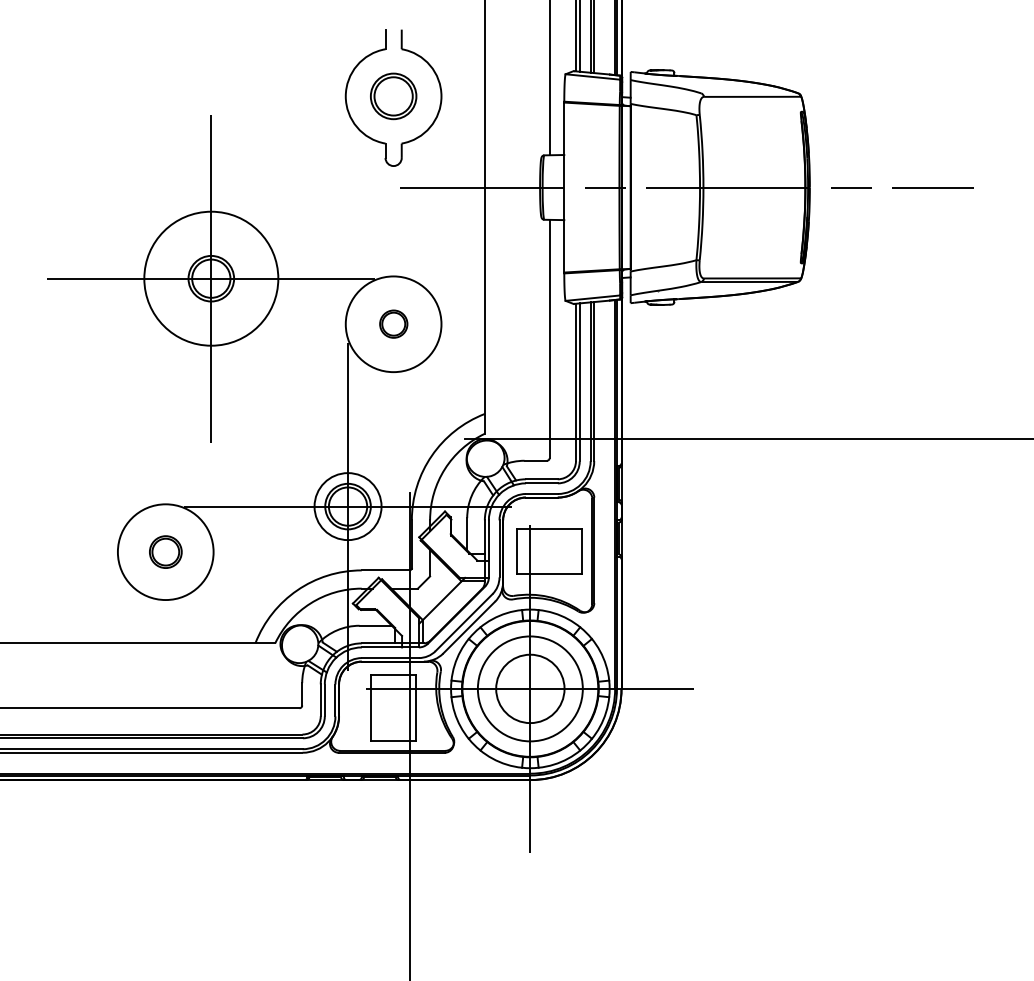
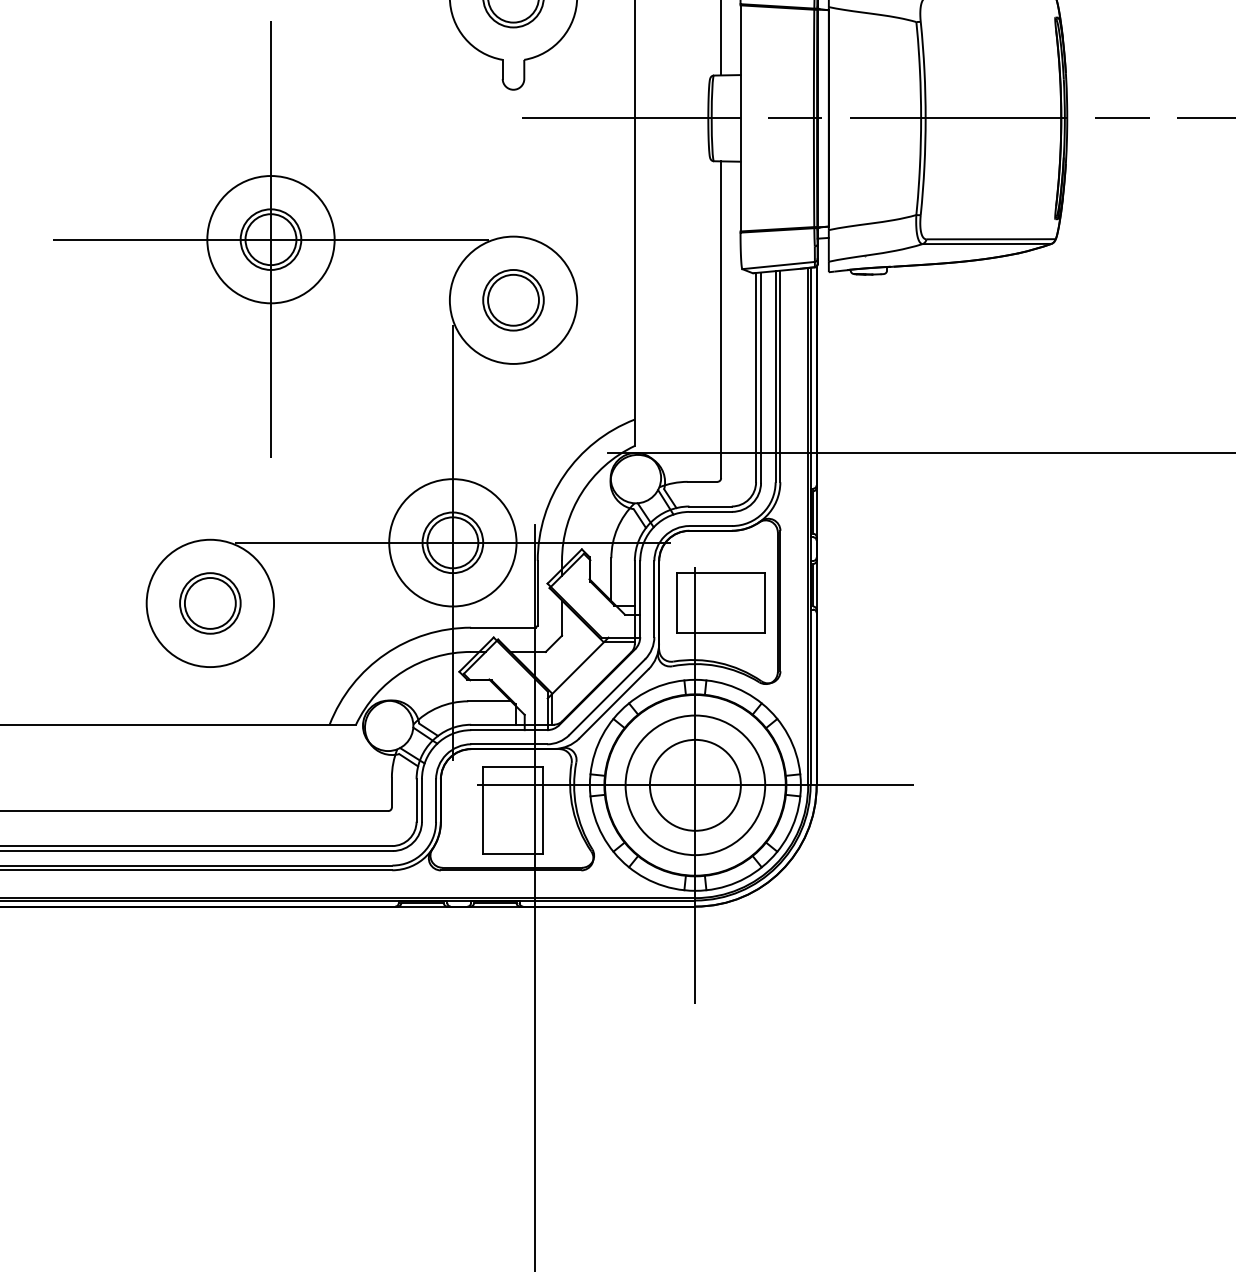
circle: (211, 278) -> (271, 239), size x0.71
part: (393, 323) -> (513, 299), size x1.67
circle: (347, 506) -> (452, 542), size x1.43
part: (165, 551) -> (210, 602), size x1.43

